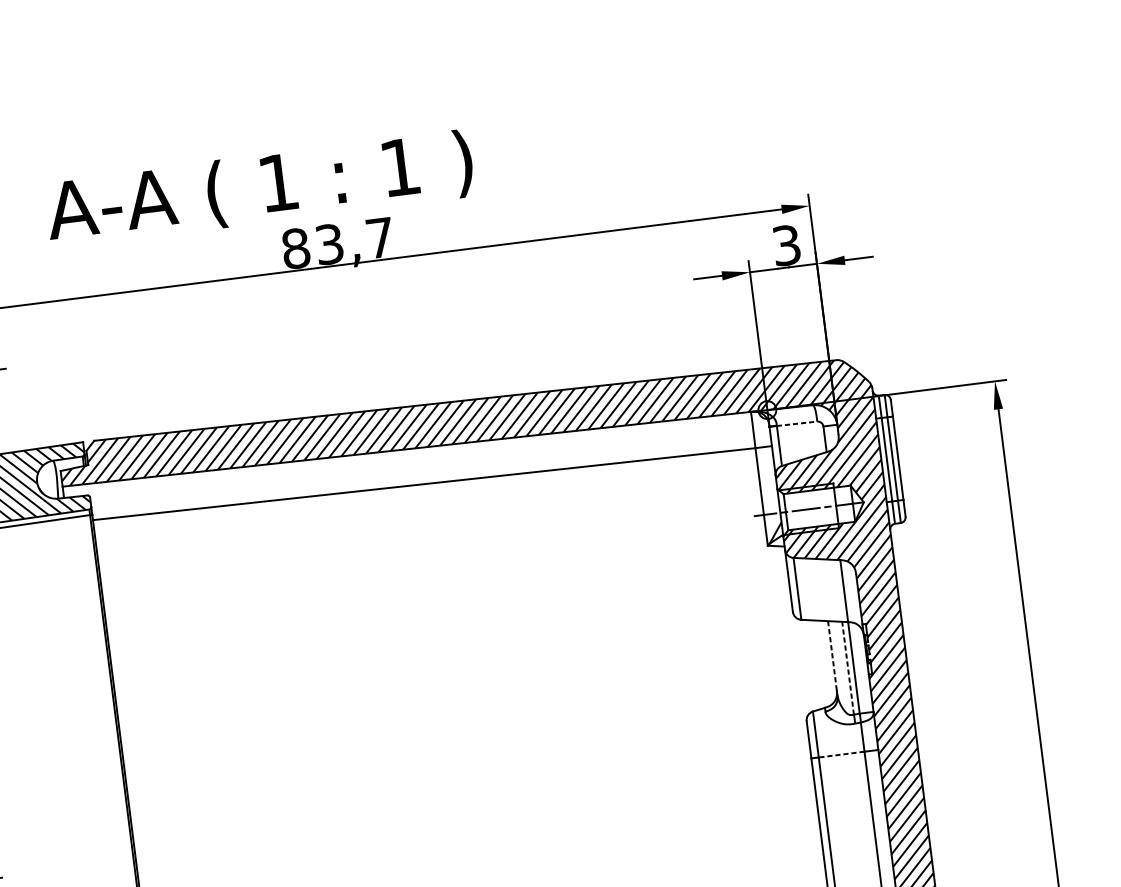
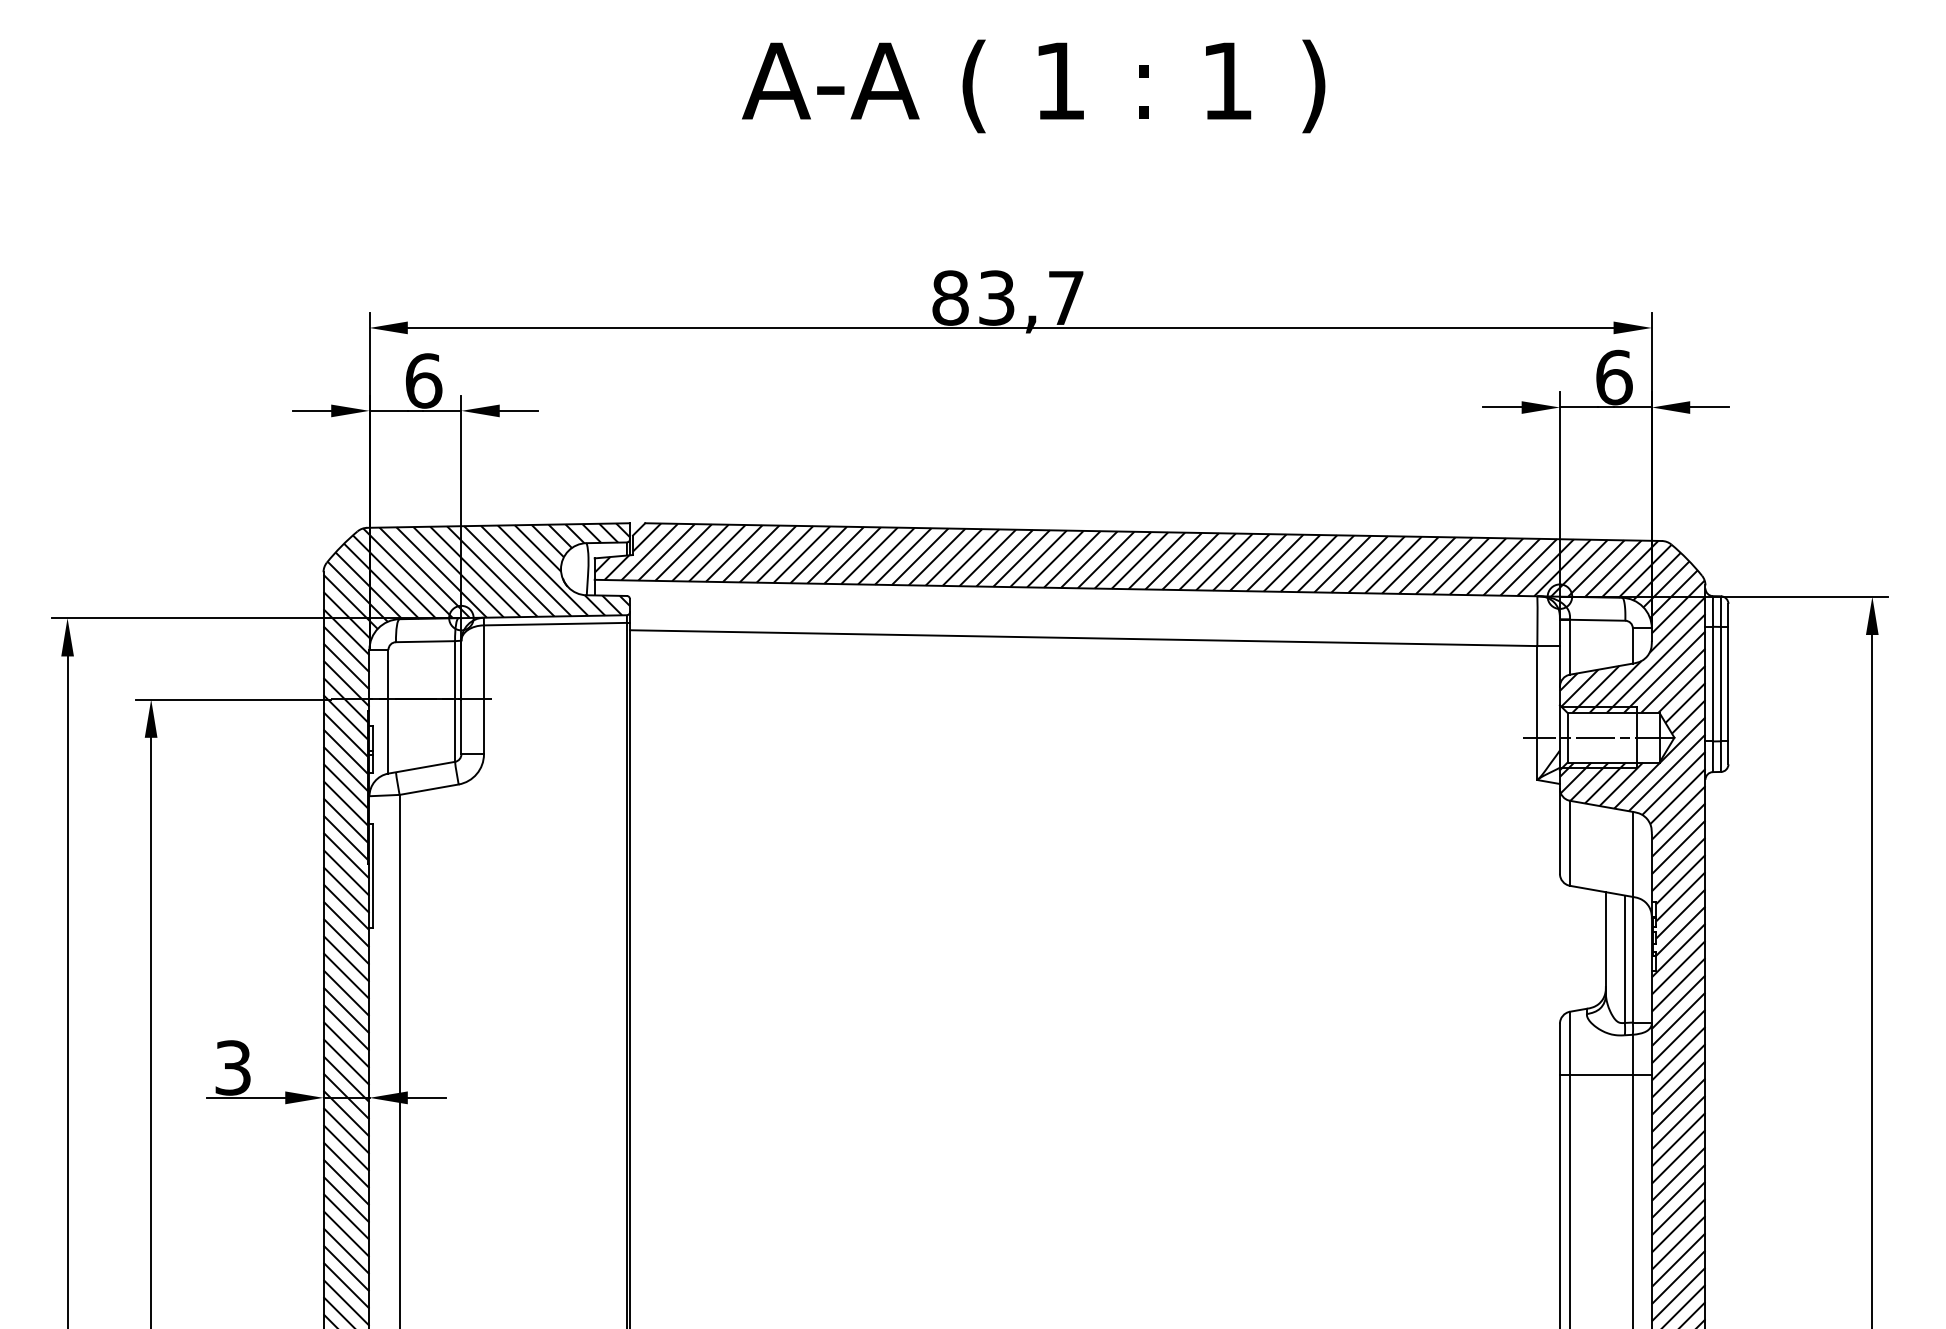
text: (259, 189) -> (1033, 86), moved
text: (786, 245) -> (1614, 377), 3 -> 6
line: (796, 424) -> (1597, 620), dashed -> solid
line: (832, 657) -> (1605, 942), dashed -> solid
line: (847, 668) -> (1624, 959), dashed -> solid
line: (840, 754) -> (1600, 1074), dashed -> solid

